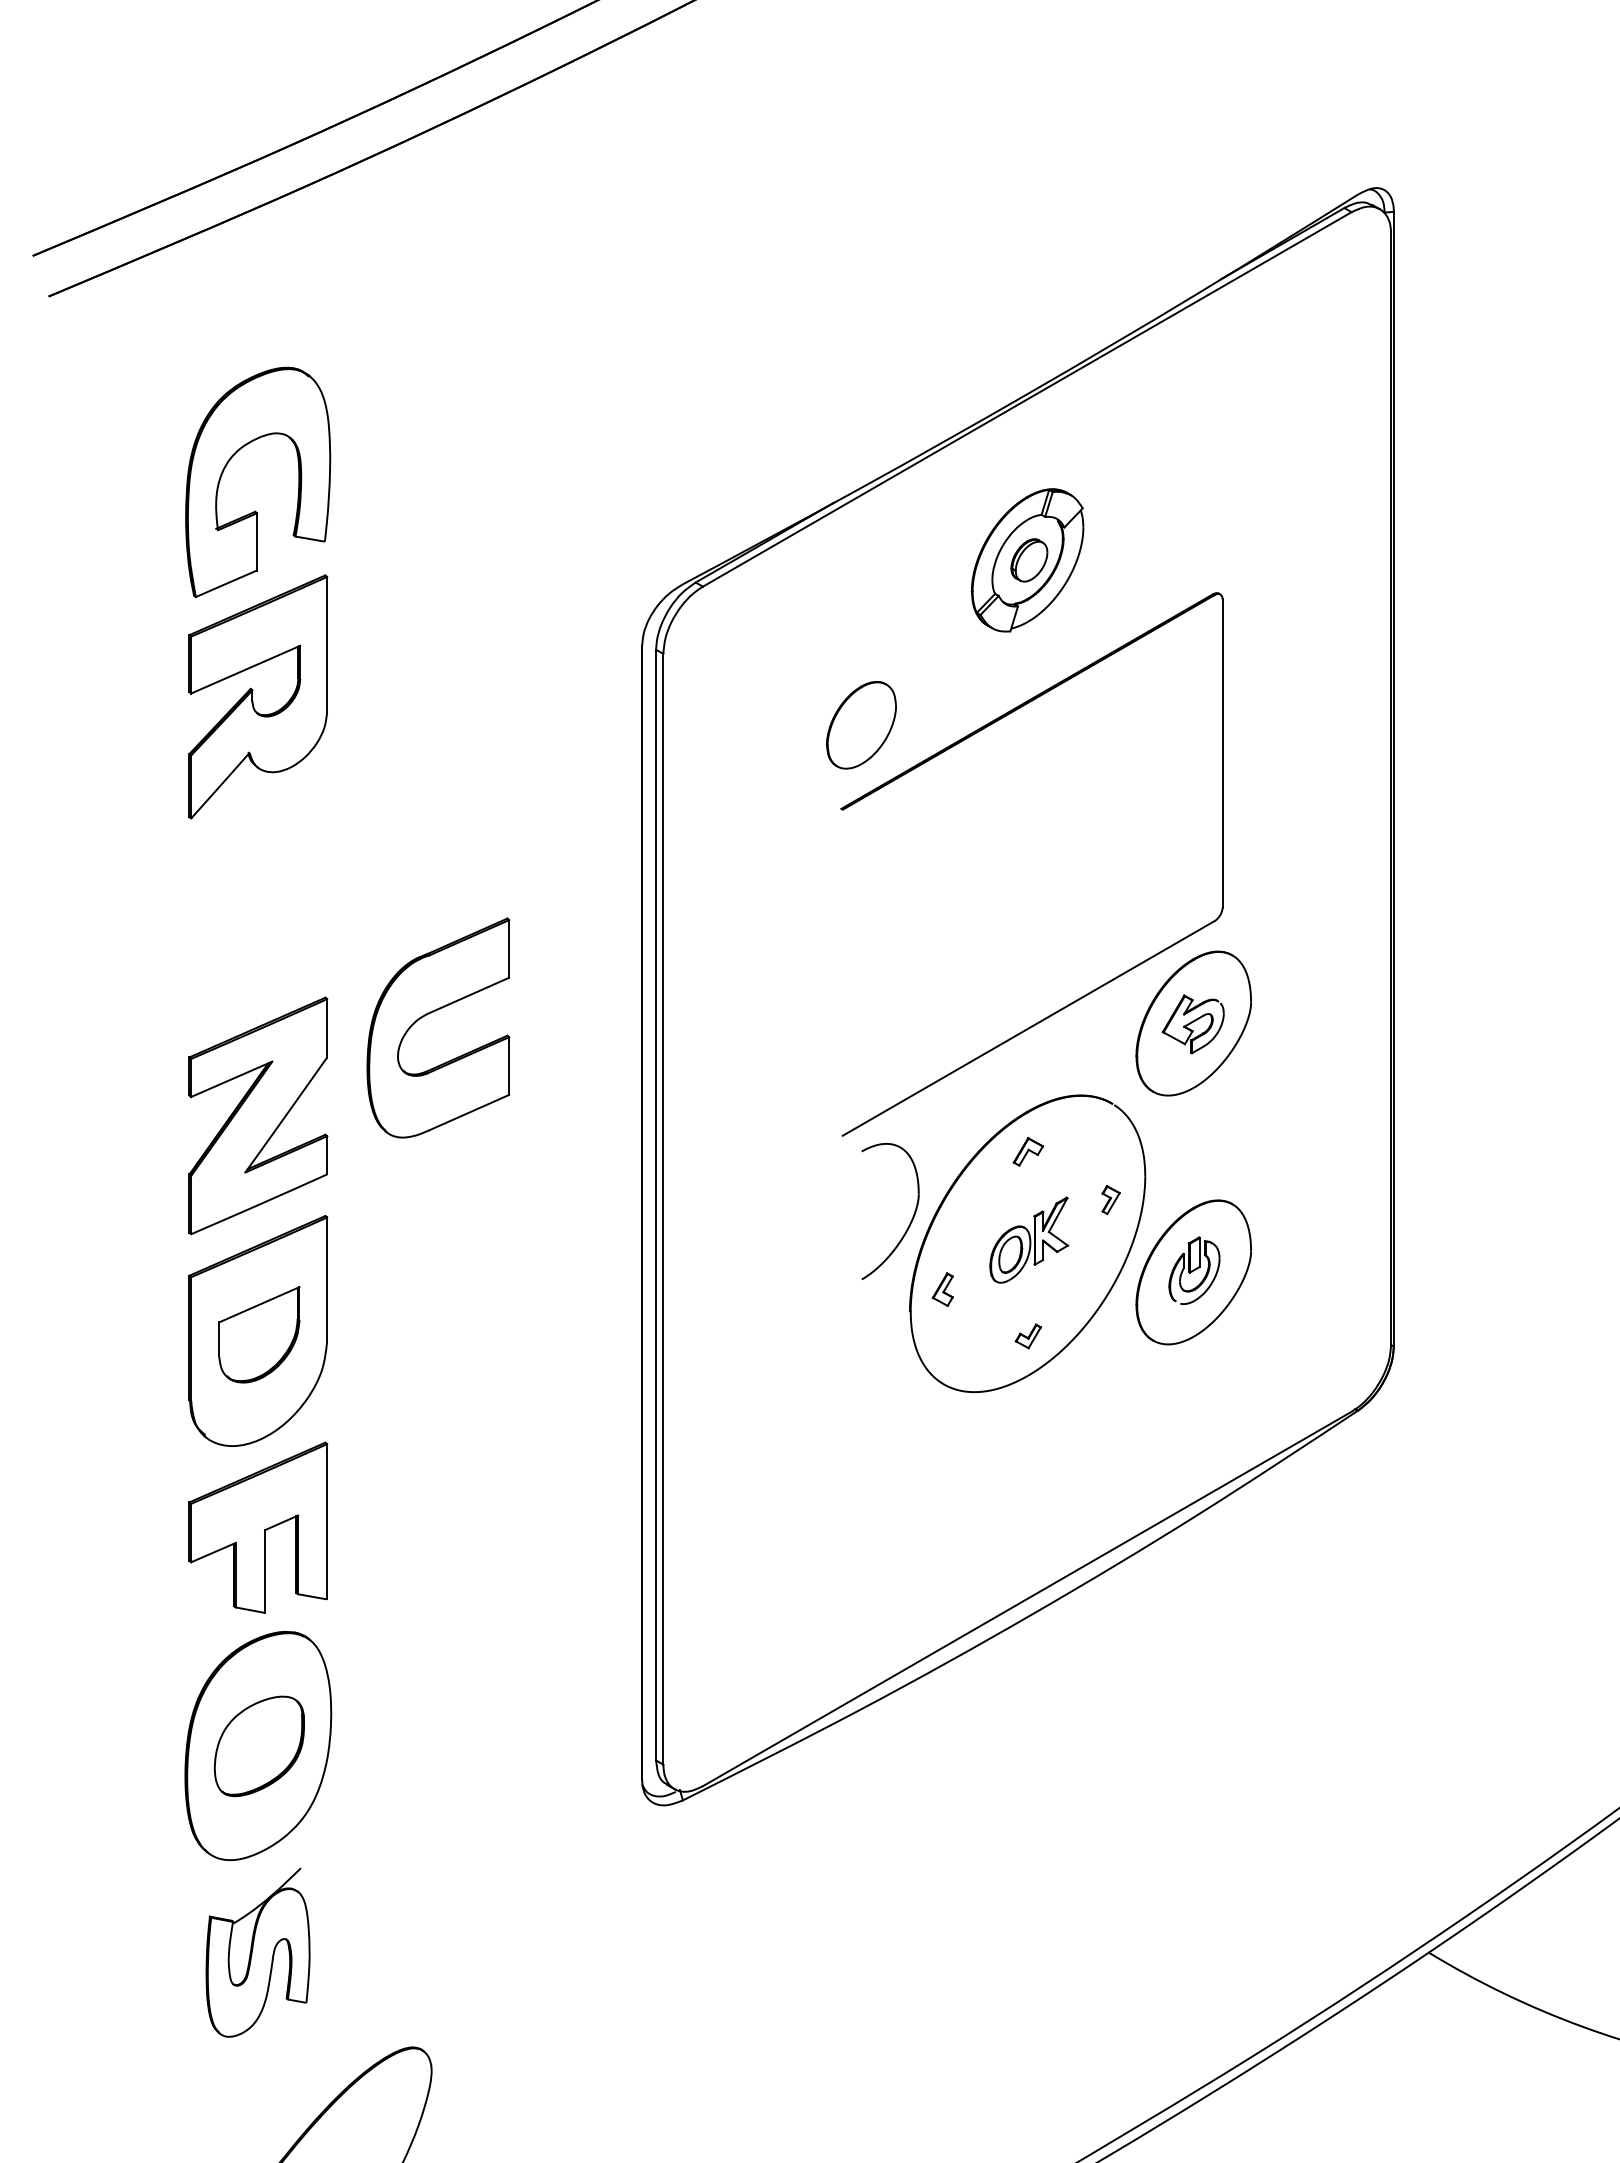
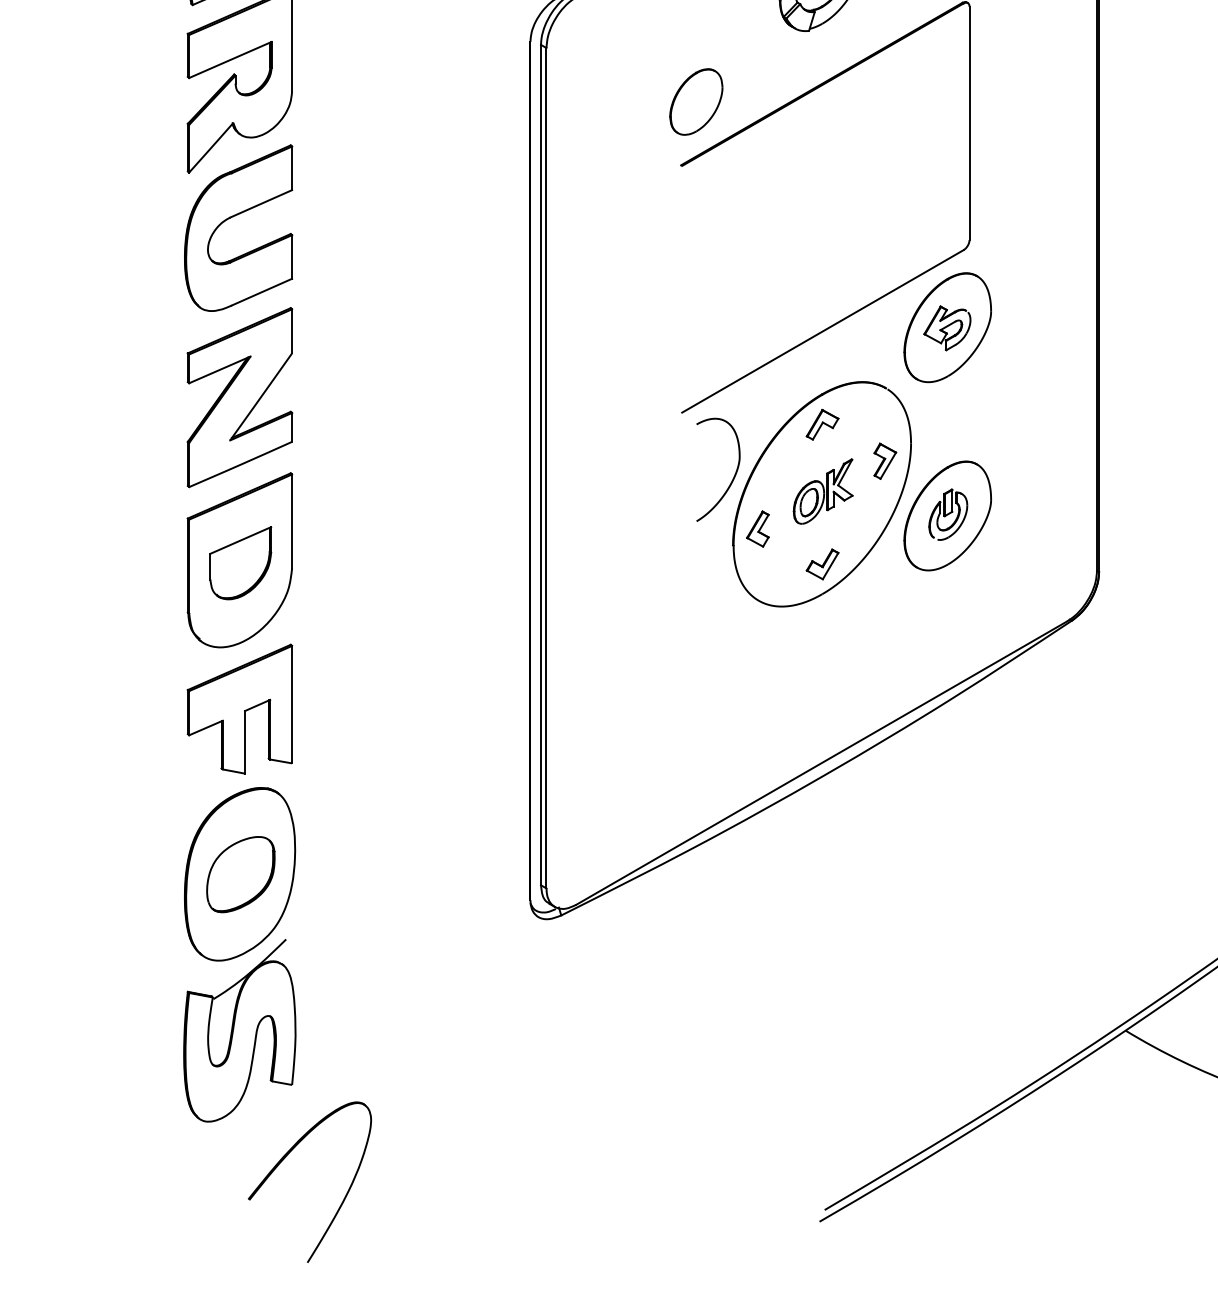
part: (431, 1013) -> (233, 217), moved
part: (1028, 1151) -> (822, 424), size x1.43
part: (1110, 1199) -> (884, 460), size x1.67
part: (942, 1289) -> (757, 528), size x1.43
part: (1028, 1336) -> (822, 564), size x1.67
part: (257, 1952) -> (239, 1030), size x1.43

